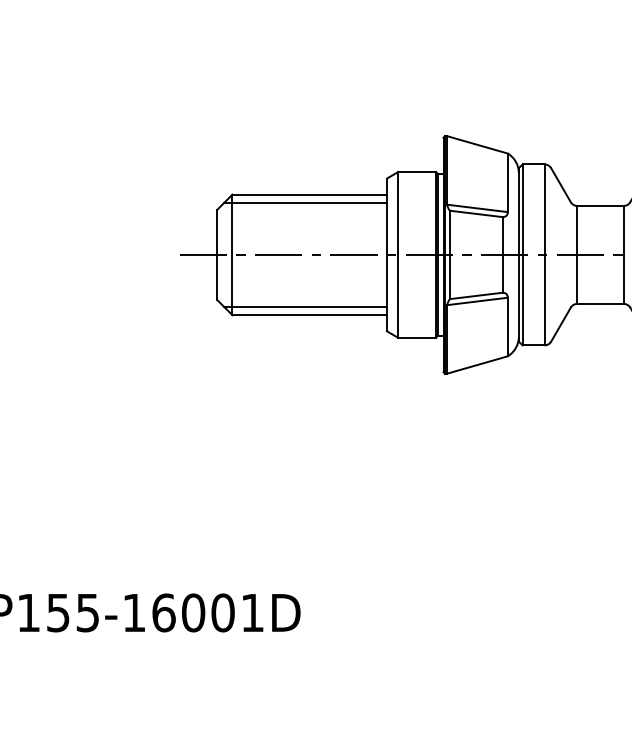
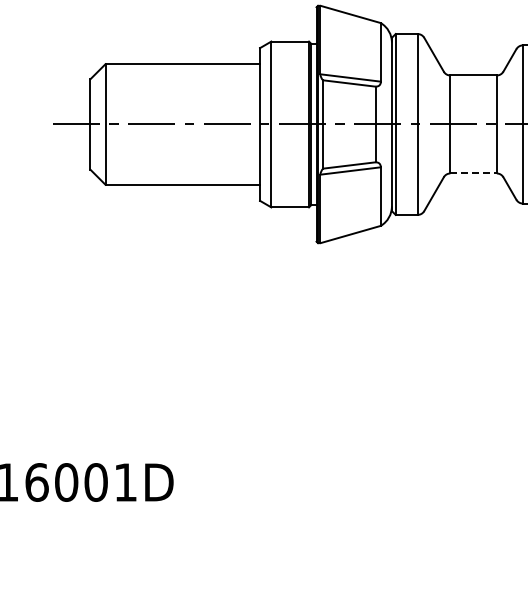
line: (305, 202) -> (178, 72), removed
line: (601, 303) -> (474, 173), solid -> dashed
line: (305, 307) -> (178, 177), removed

